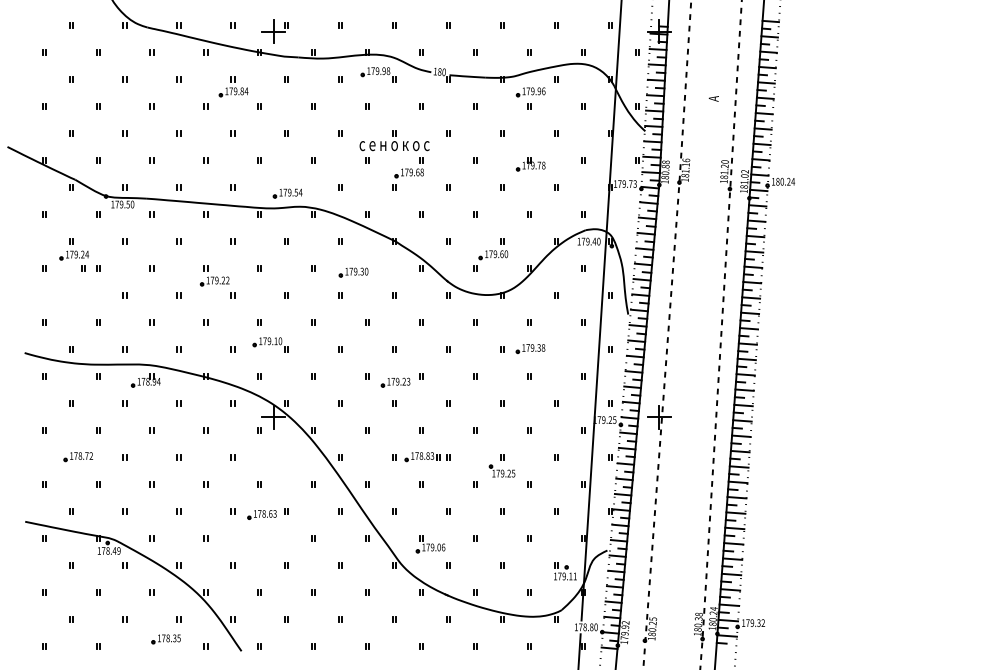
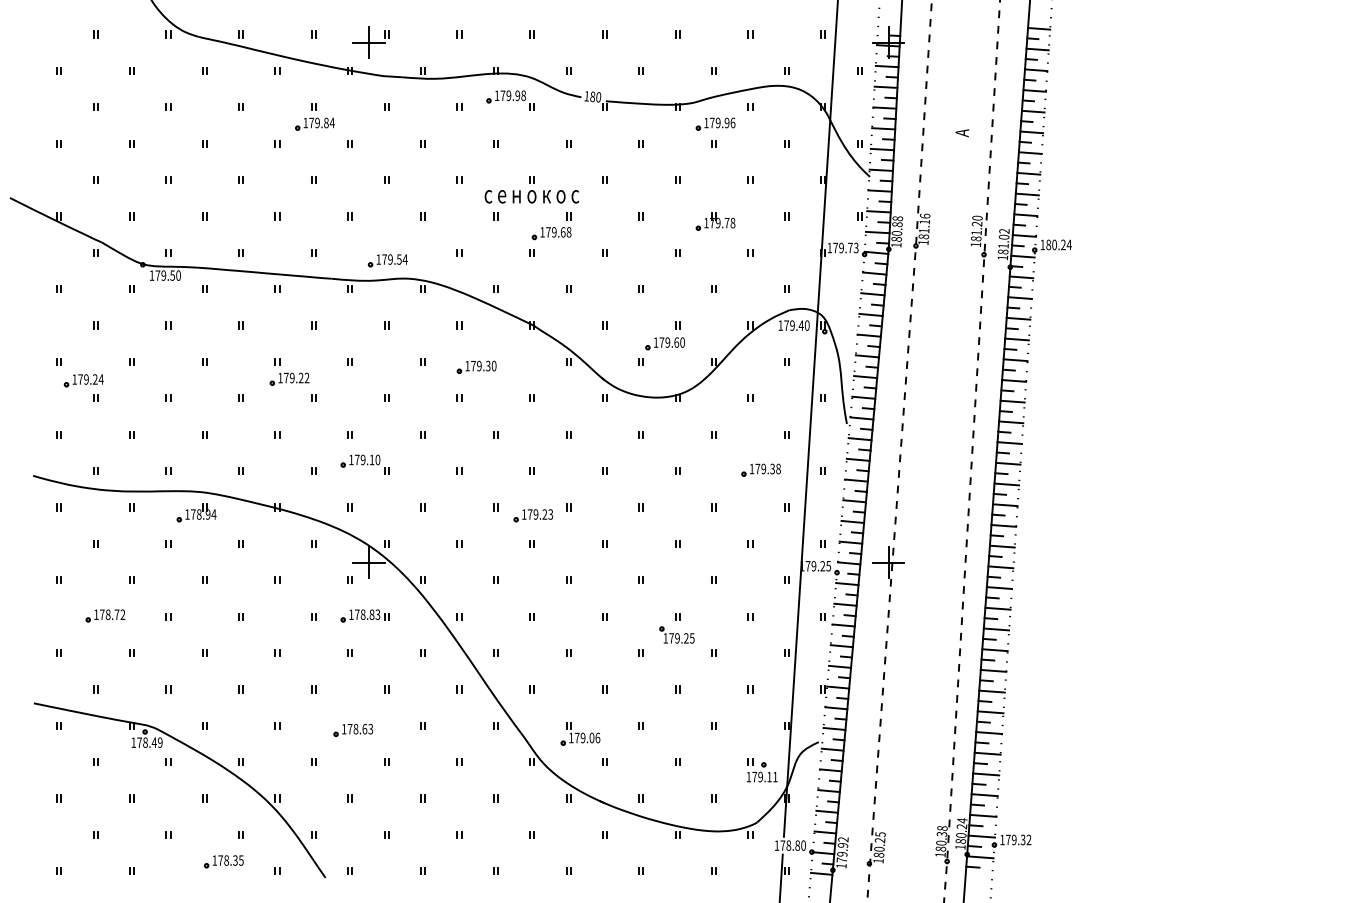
part: (73, 260) -> (82, 387), moved
part: (530, 348) -> (760, 469), moved
part: (422, 457) -> (364, 616), moved
part: (261, 514) -> (352, 729), moved

